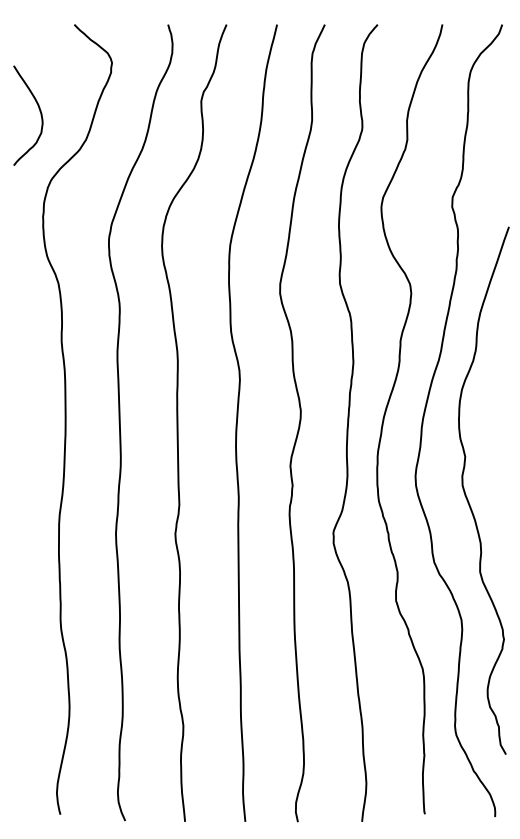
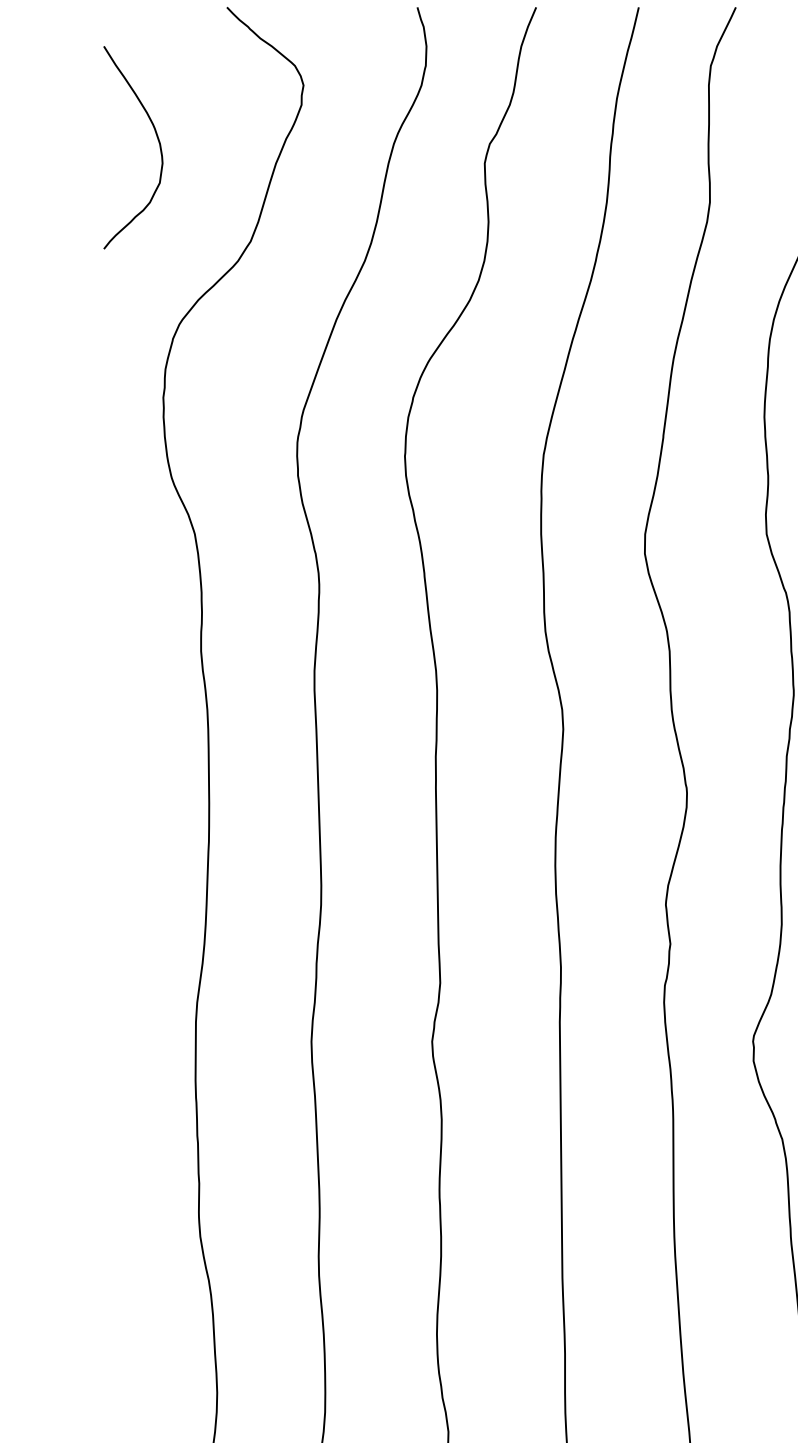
curve: (39, 111) -> (156, 139), moved

